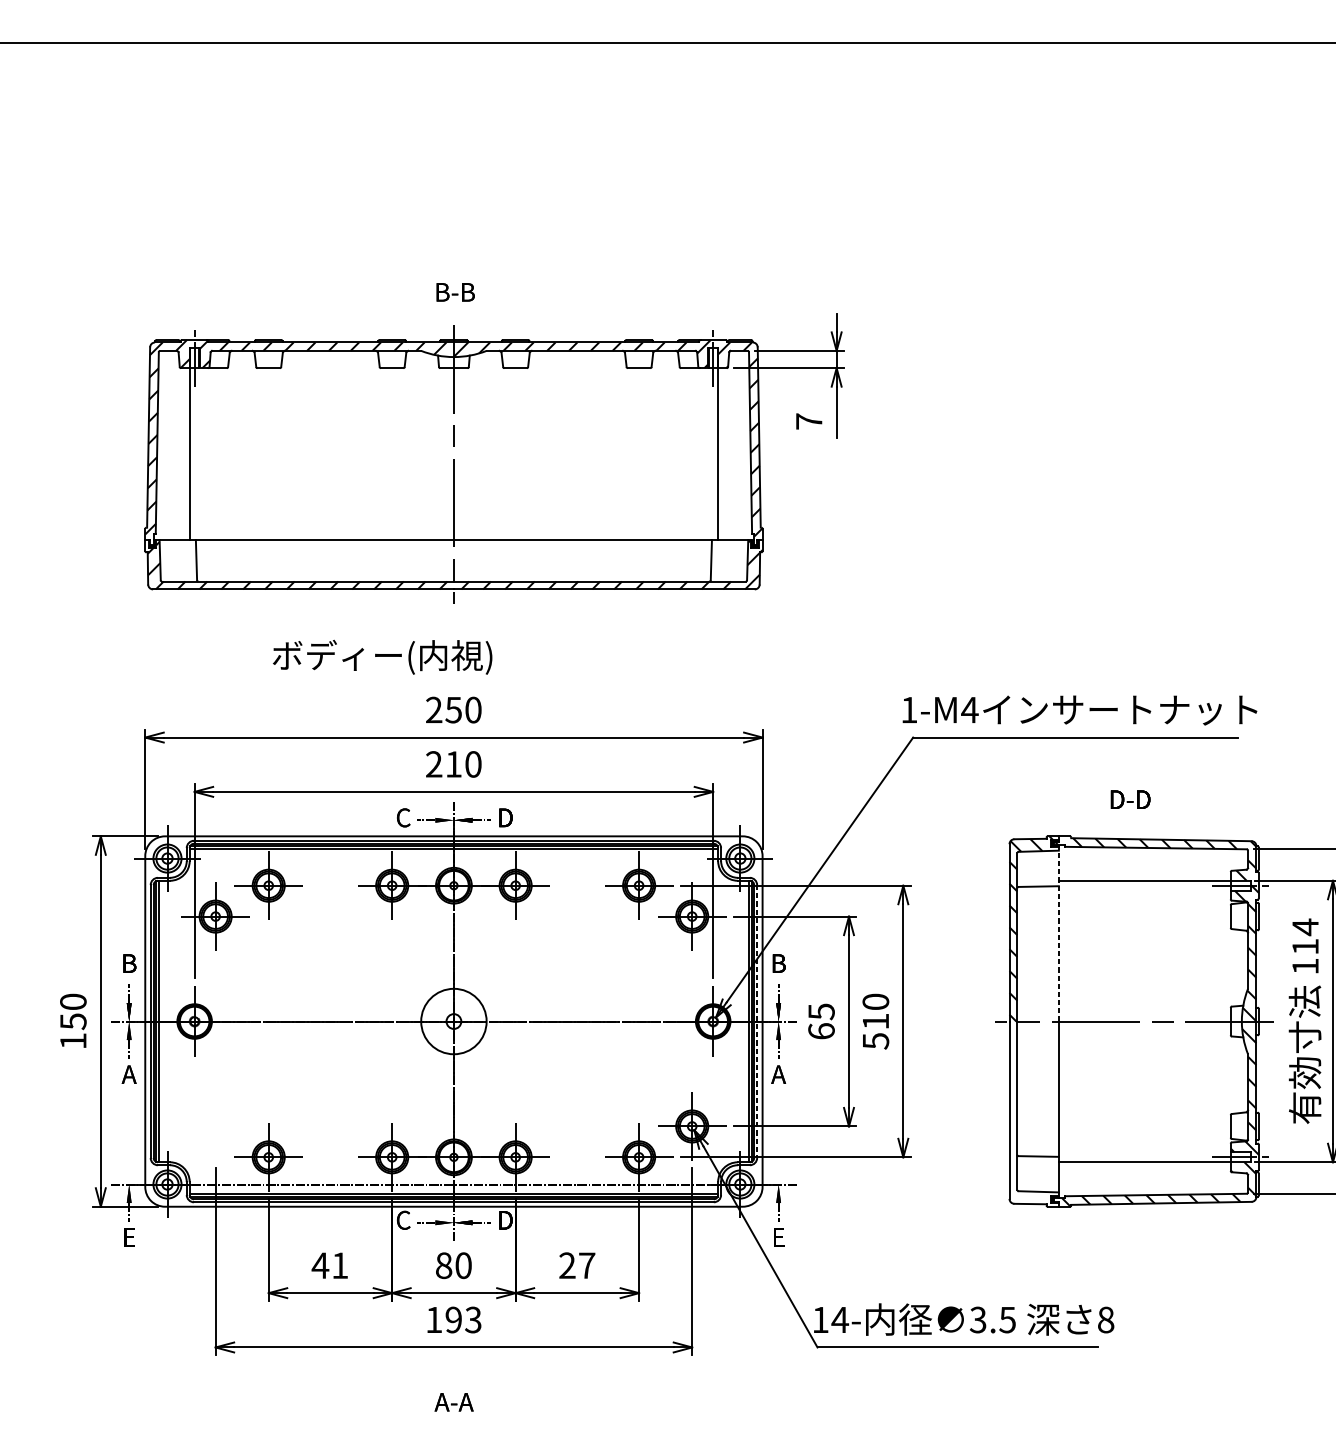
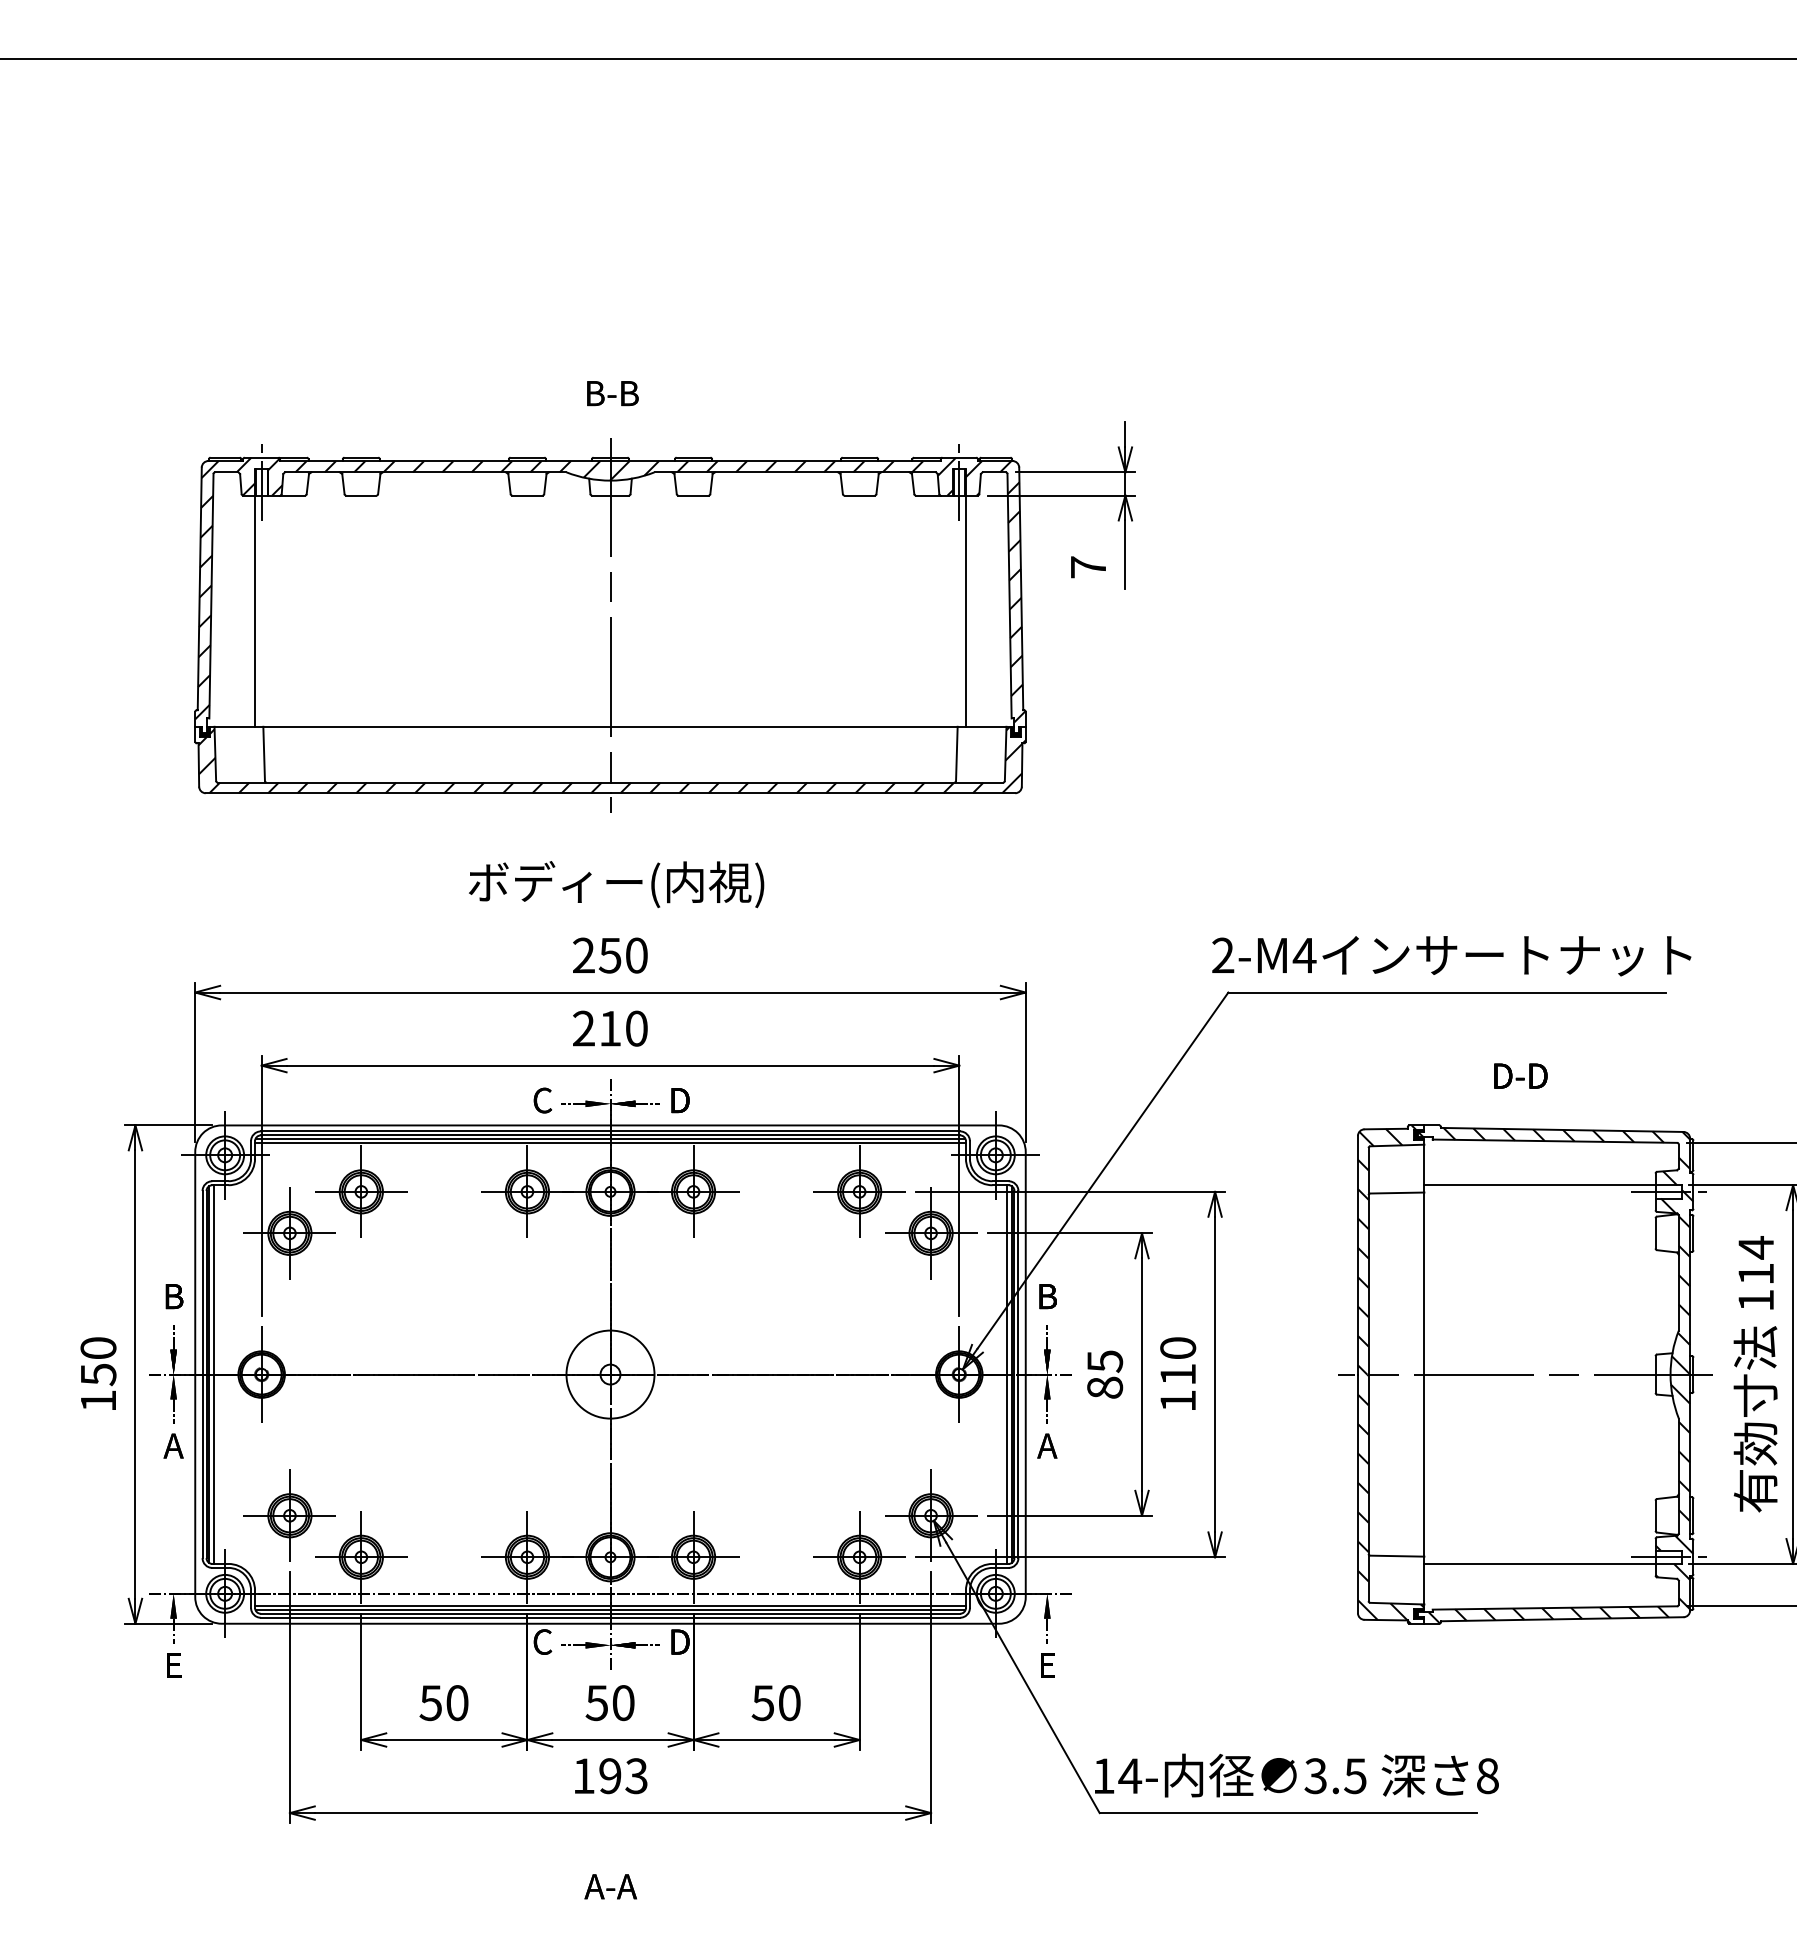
text: (382, 657) -> (616, 884), moved
text: (909, 709) -> (1223, 954), 1-M4 -> 2-M4
line: (1058, 933) -> (1424, 1255), dashed -> solid
line: (757, 1021) -> (1018, 1374), dashed -> solid
text: (821, 1031) -> (1105, 1387), 65 -> 85
text: (876, 1041) -> (1178, 1401), 510 -> 110
hatch: (1033, 1113) -> (1390, 1498), added
part: (215, 1126) -> (289, 1515), added
text: (443, 1265) -> (596, 1702), 80 -> 50
text: (329, 1266) -> (443, 1703), 41 -> 50
text: (576, 1266) -> (775, 1703), 27 -> 50

